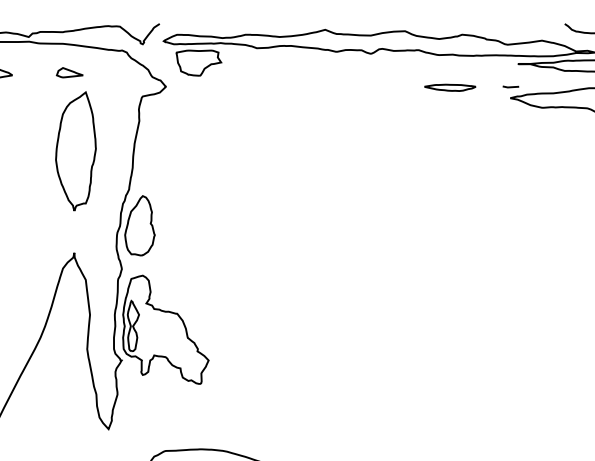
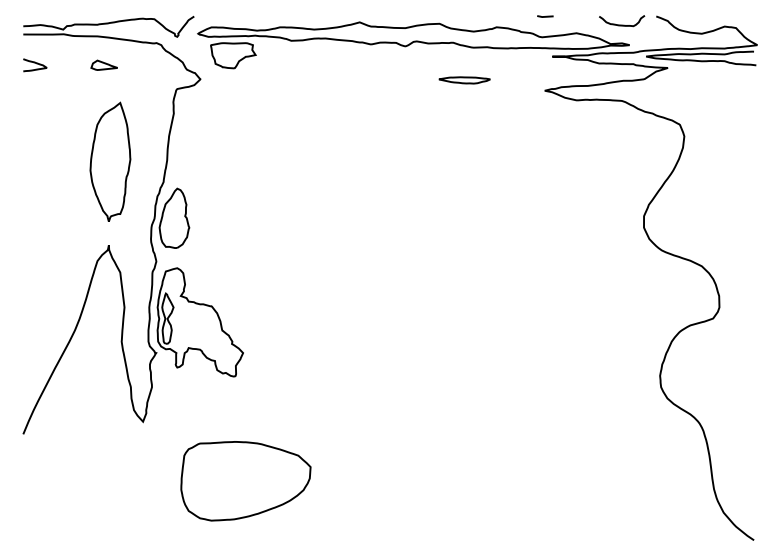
line: (511, 86) -> (545, 16), moved
part: (450, 87) -> (464, 80), moved
part: (76, 150) -> (110, 161), moved

